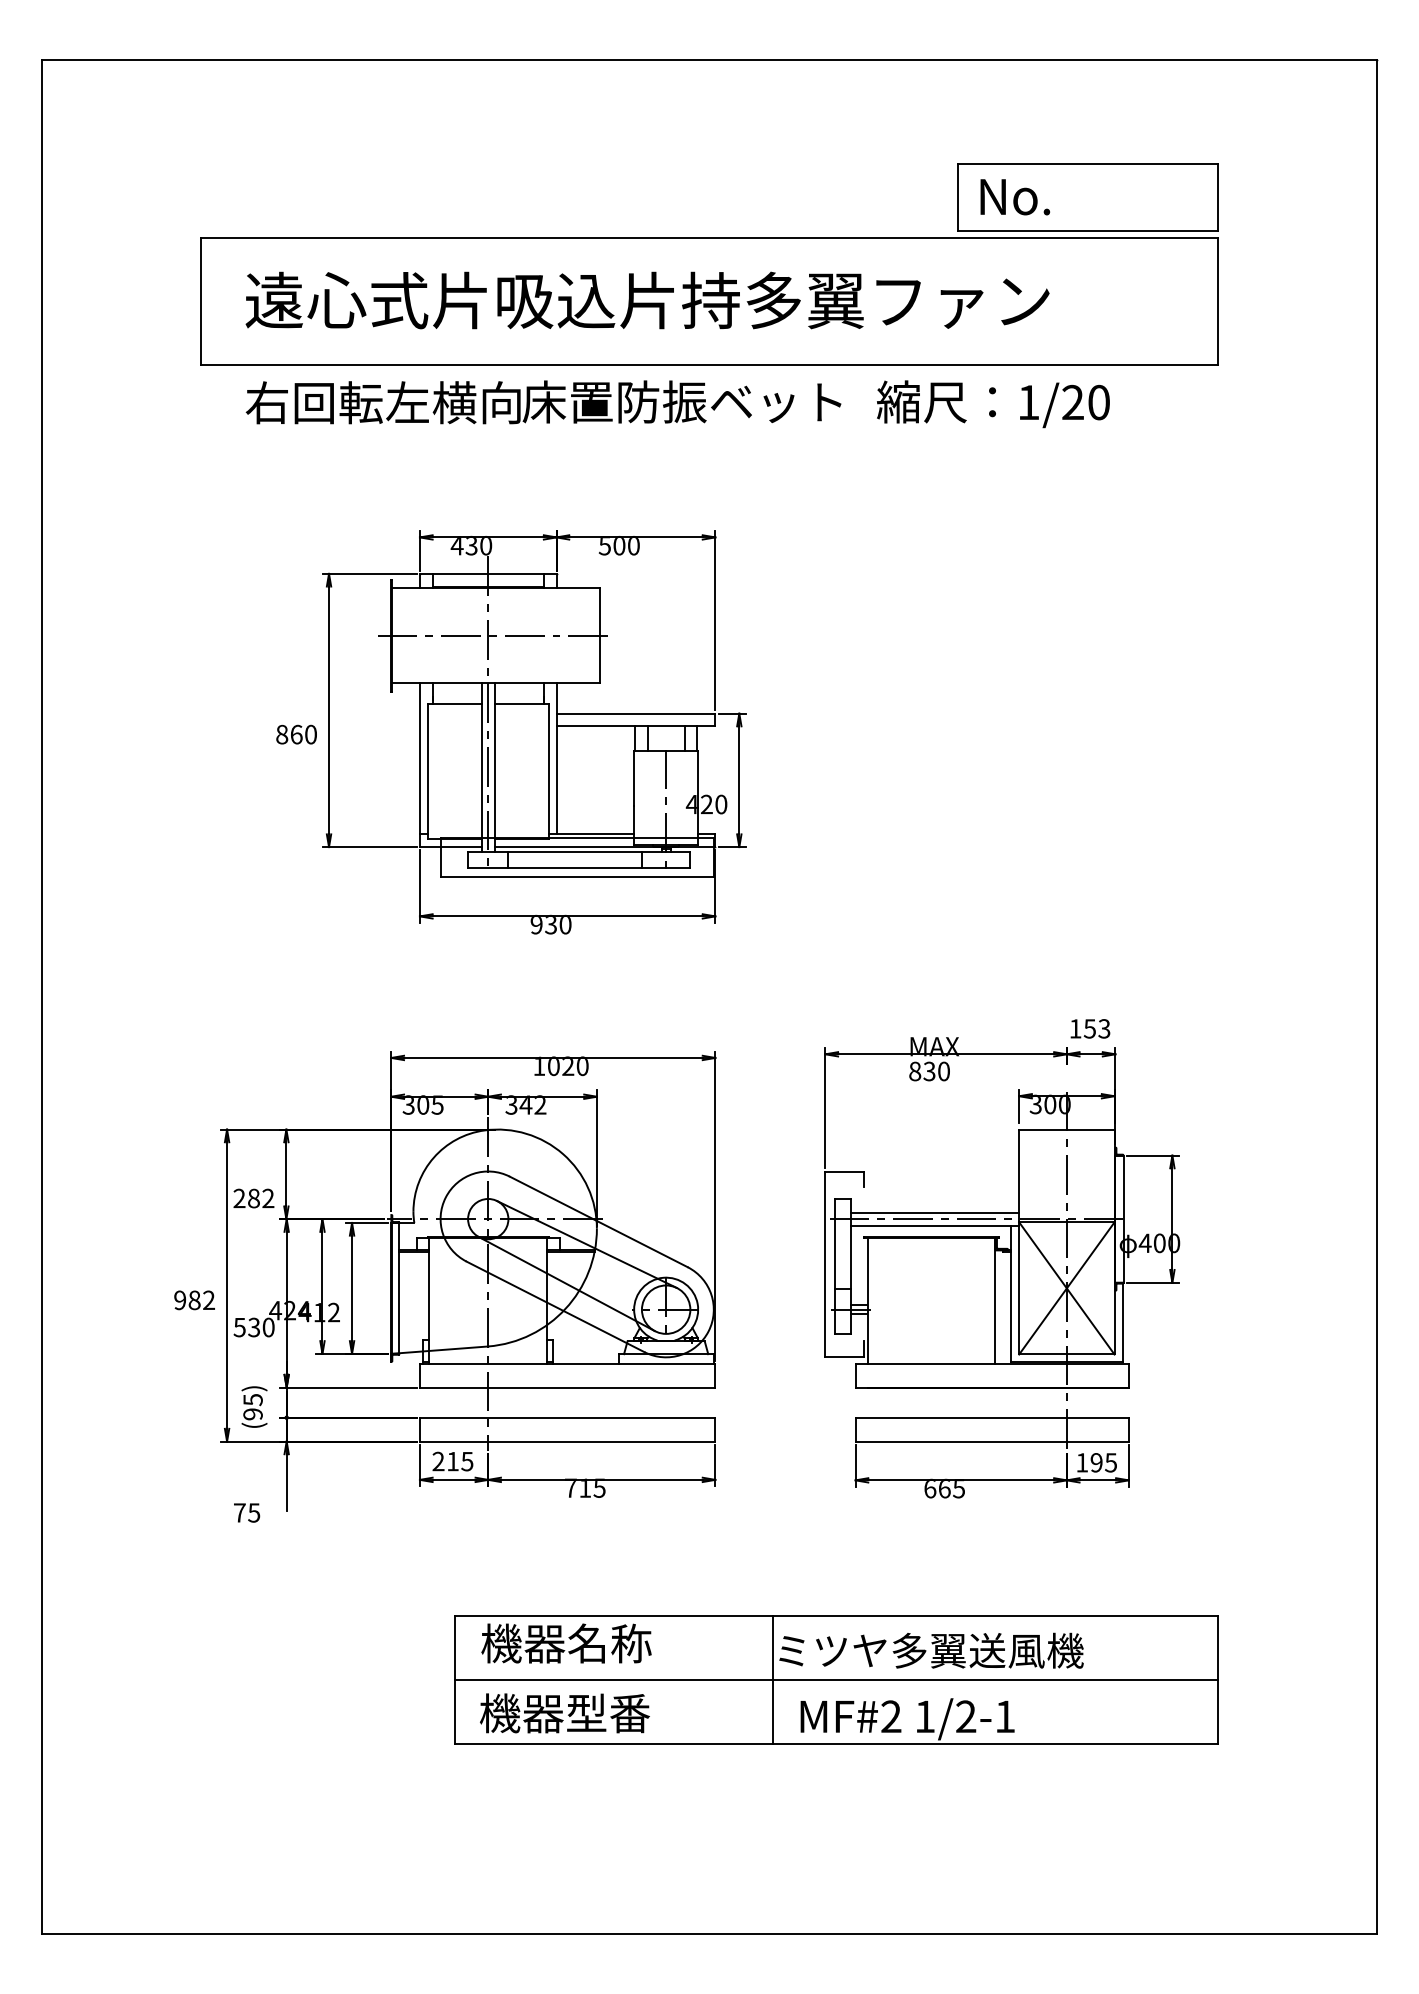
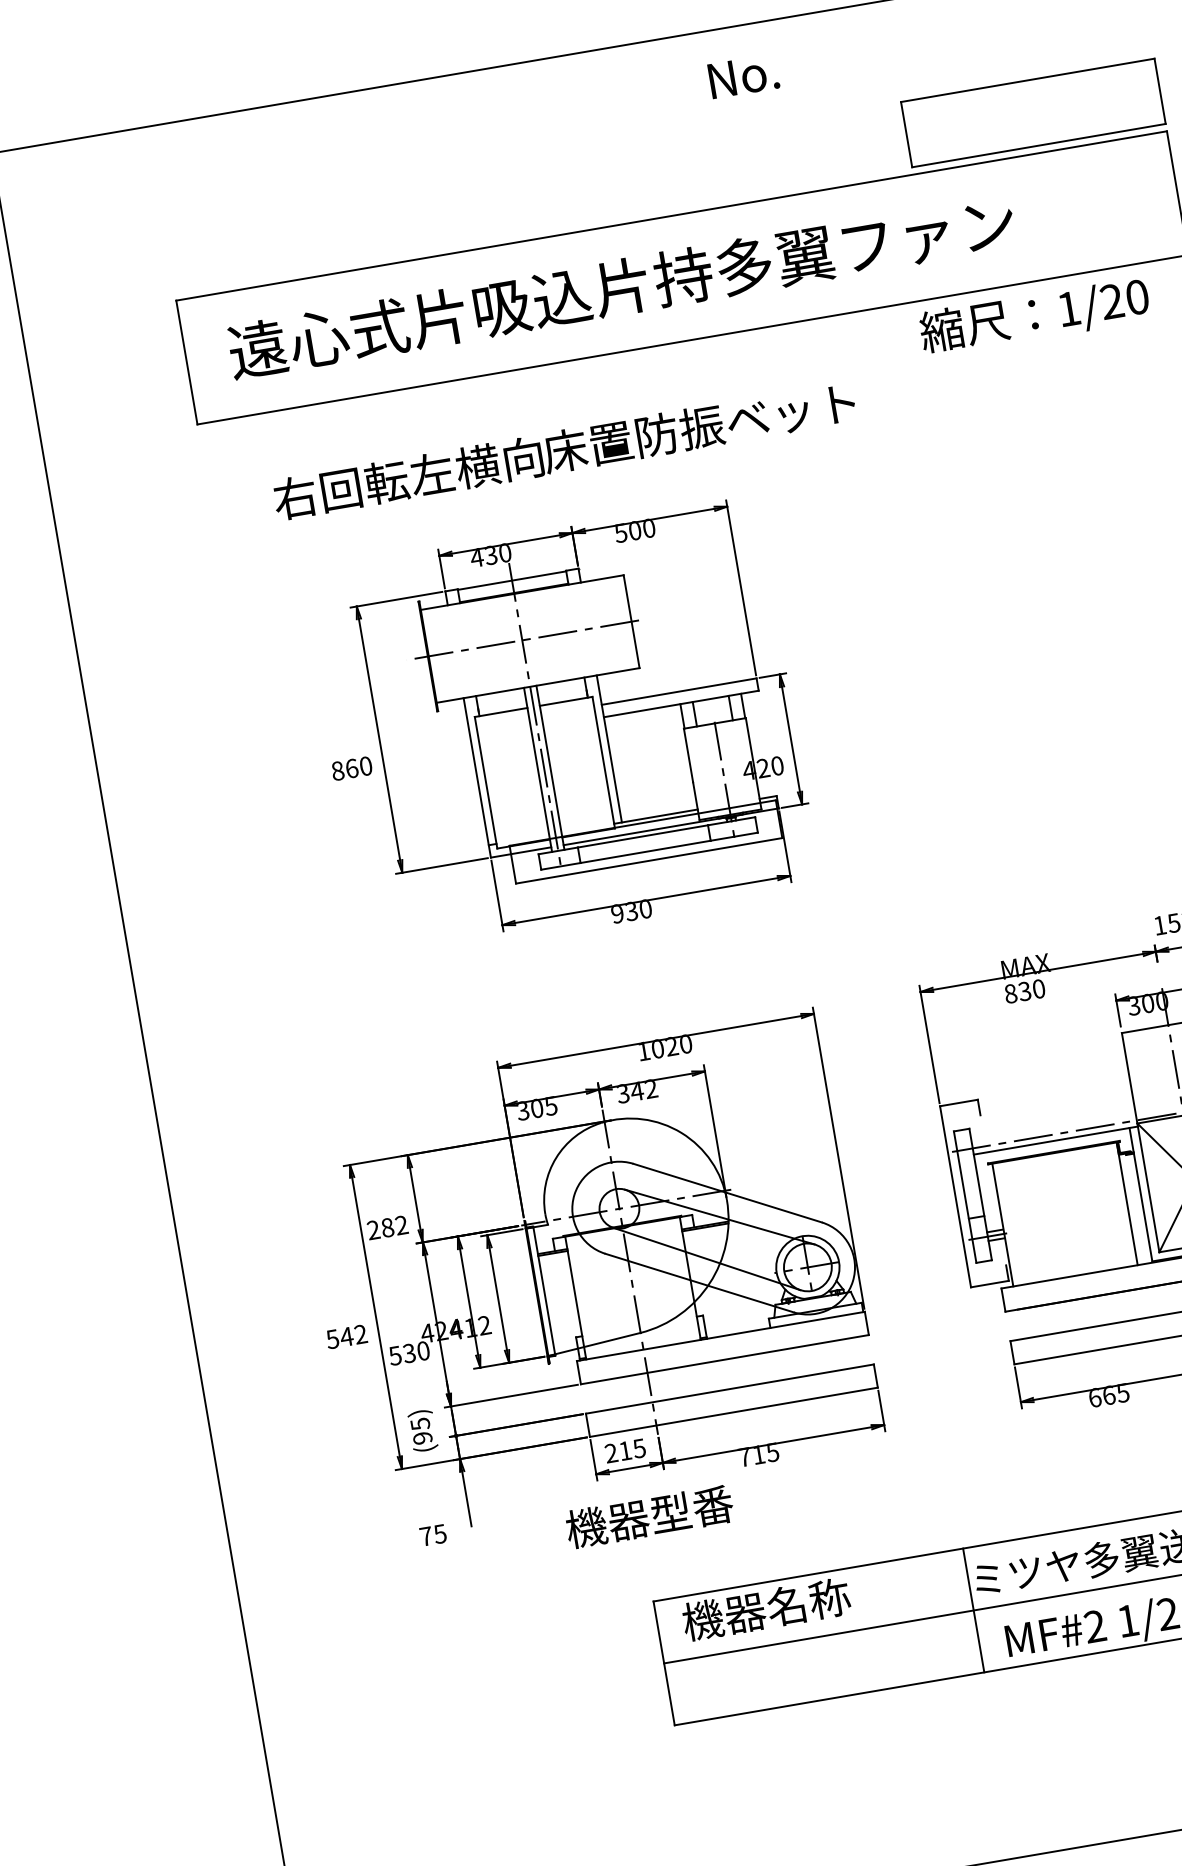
text: (1015, 197) -> (744, 76), moved
text: (543, 402) -> (564, 451), moved
text: (993, 404) -> (1034, 316), moved
line: (934, 1212) -> (1053, 1128), removed
text: (187, 1300) -> (339, 1338), 982 -> 542
text: (564, 1713) -> (649, 1516), moved

